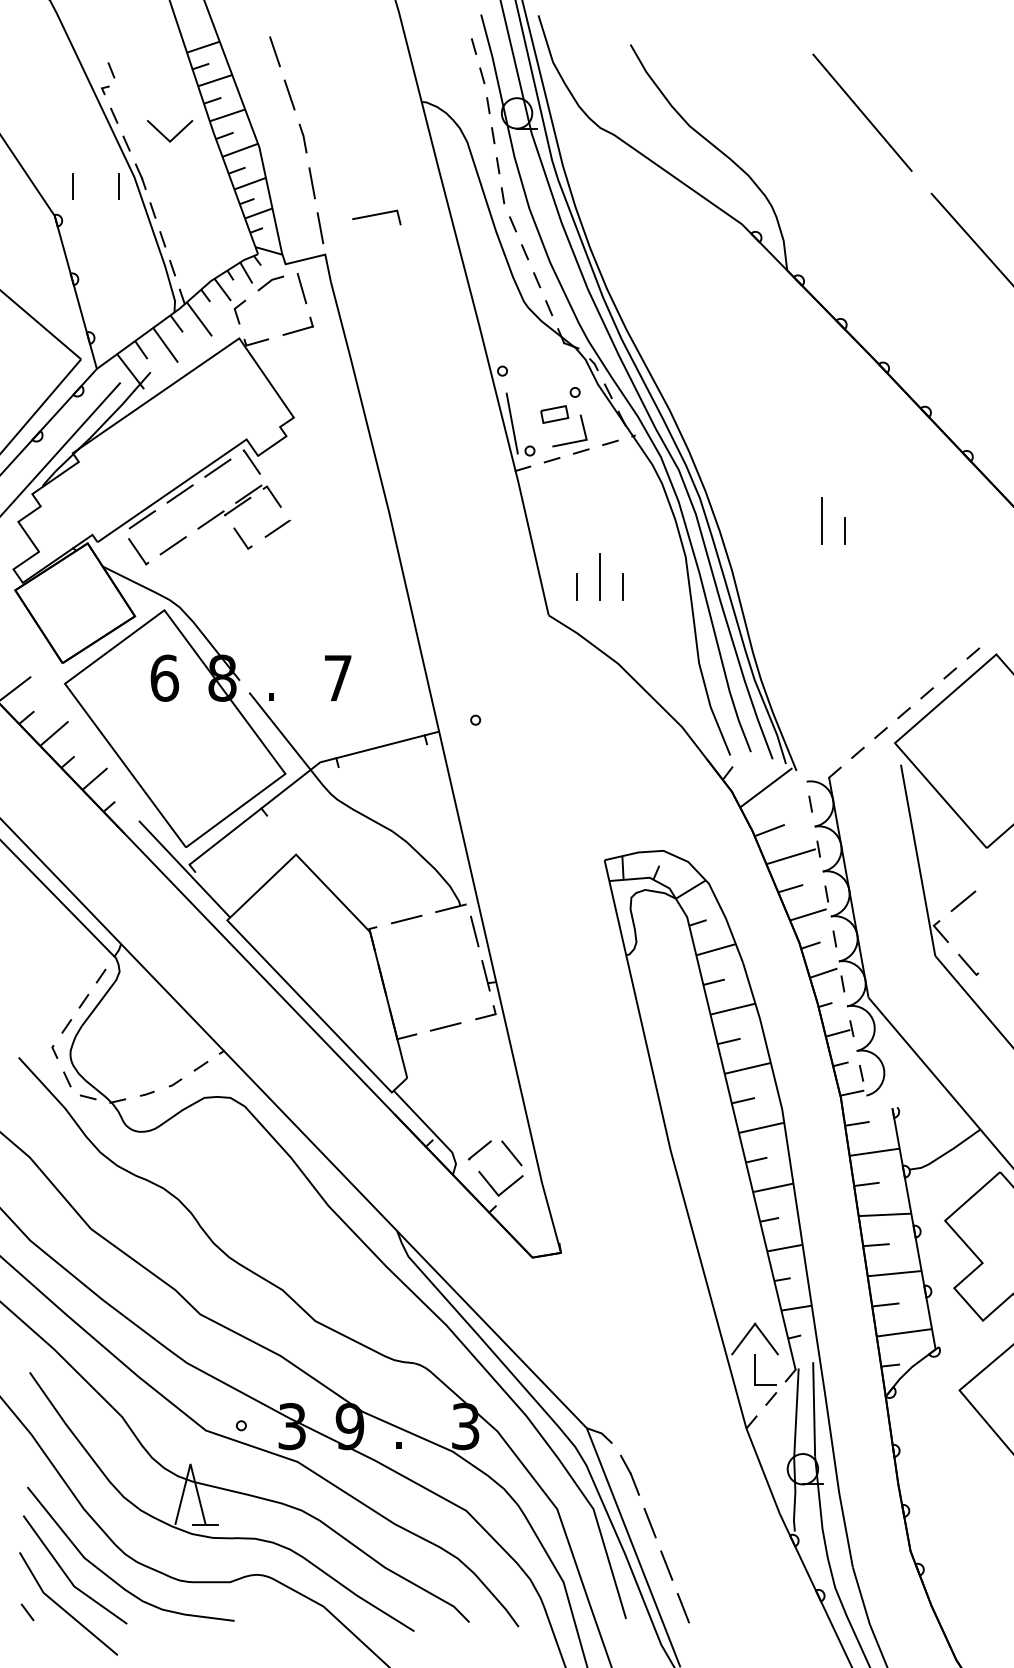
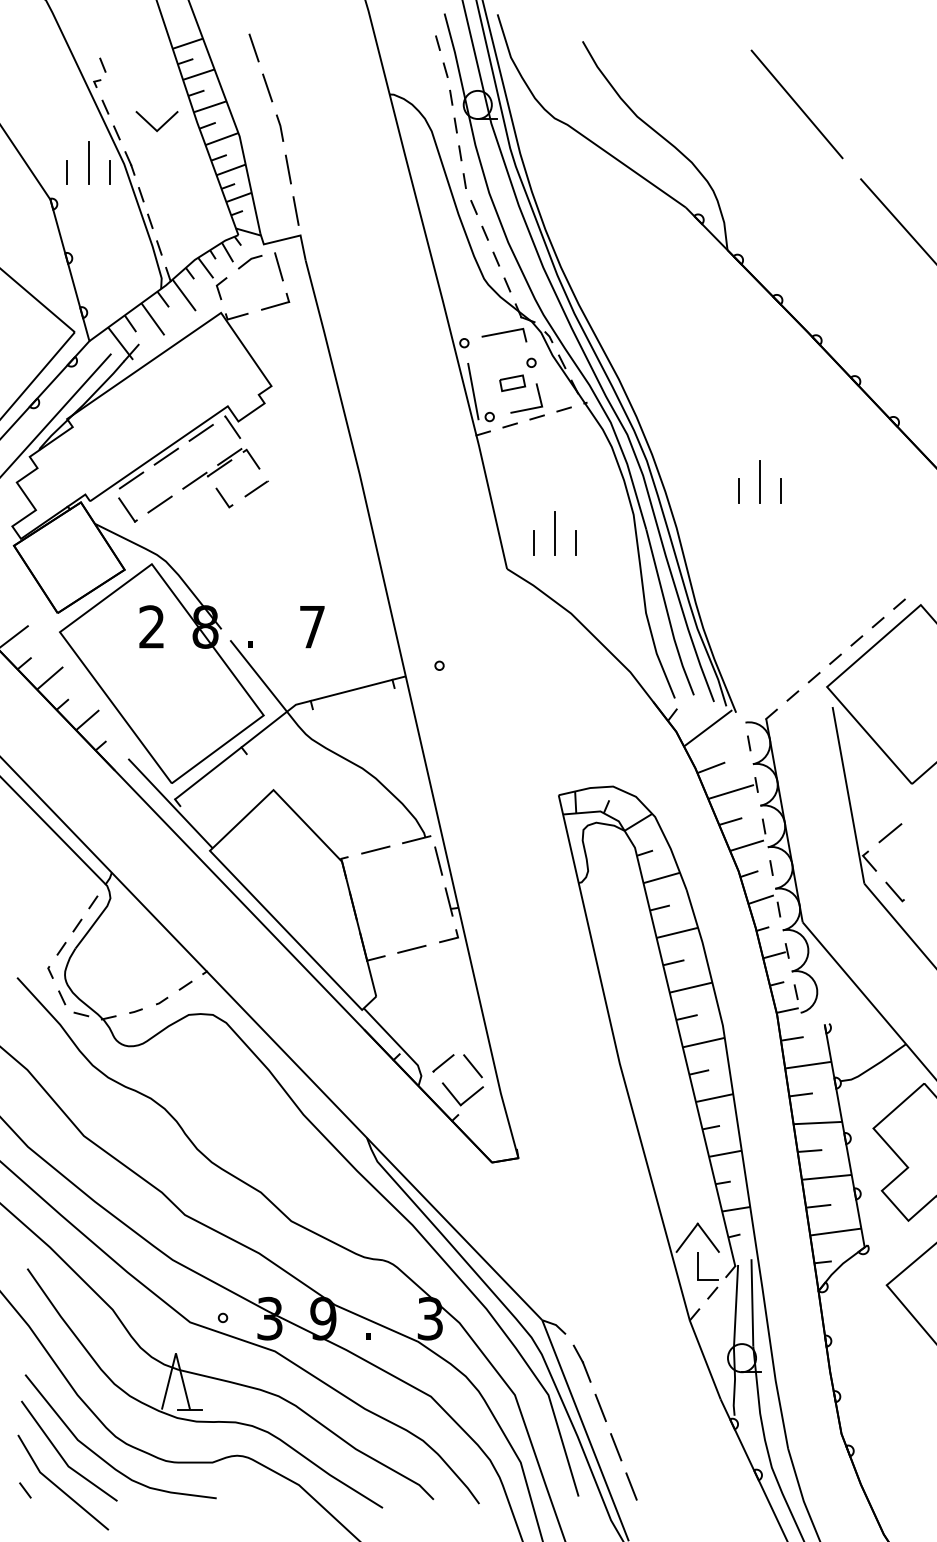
line: (95, 176) -> (88, 163), added
line: (376, 215) -> (504, 333), moved
line: (799, 530) -> (738, 490), added
text: (164, 677) -> (151, 626), 6 -> 2

